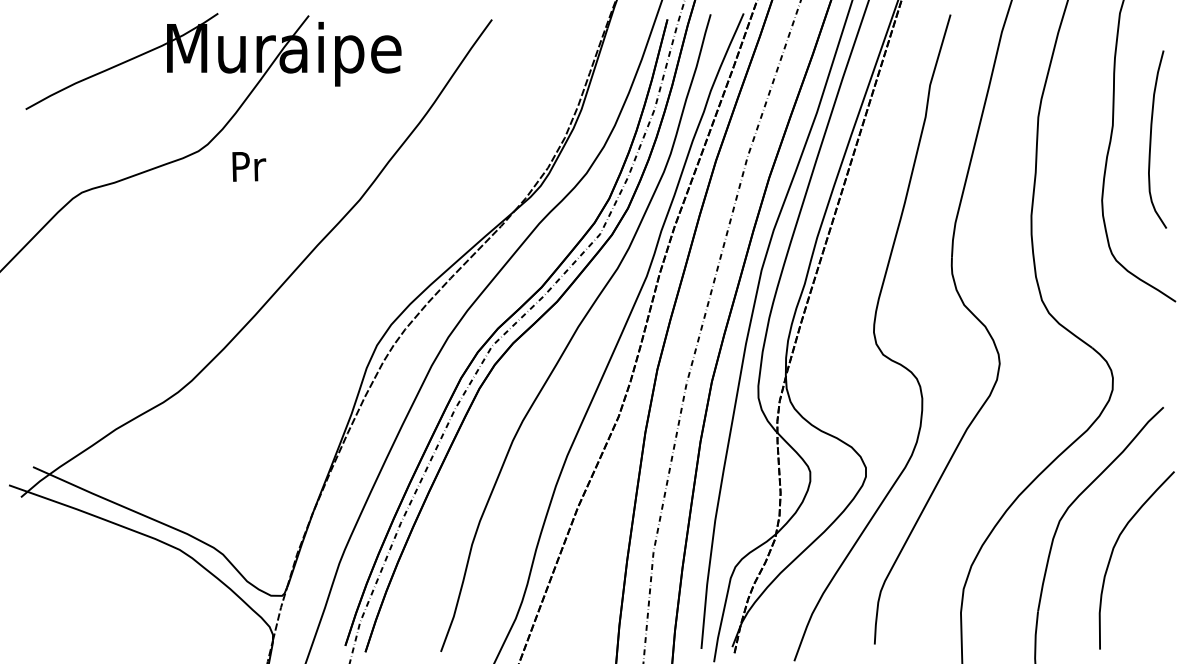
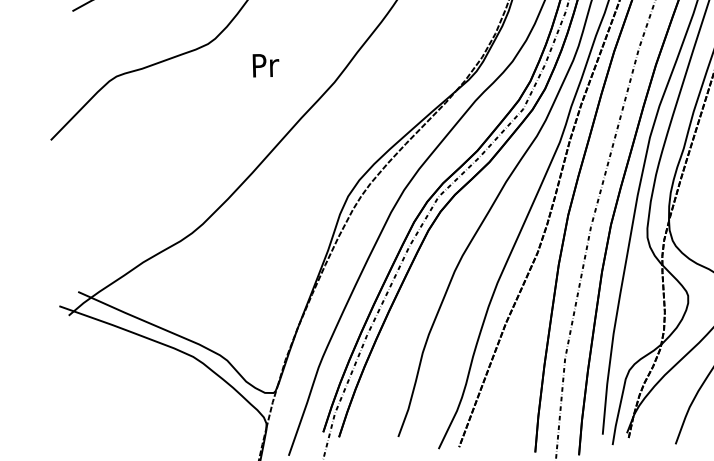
text: (249, 166) -> (266, 65), moved

